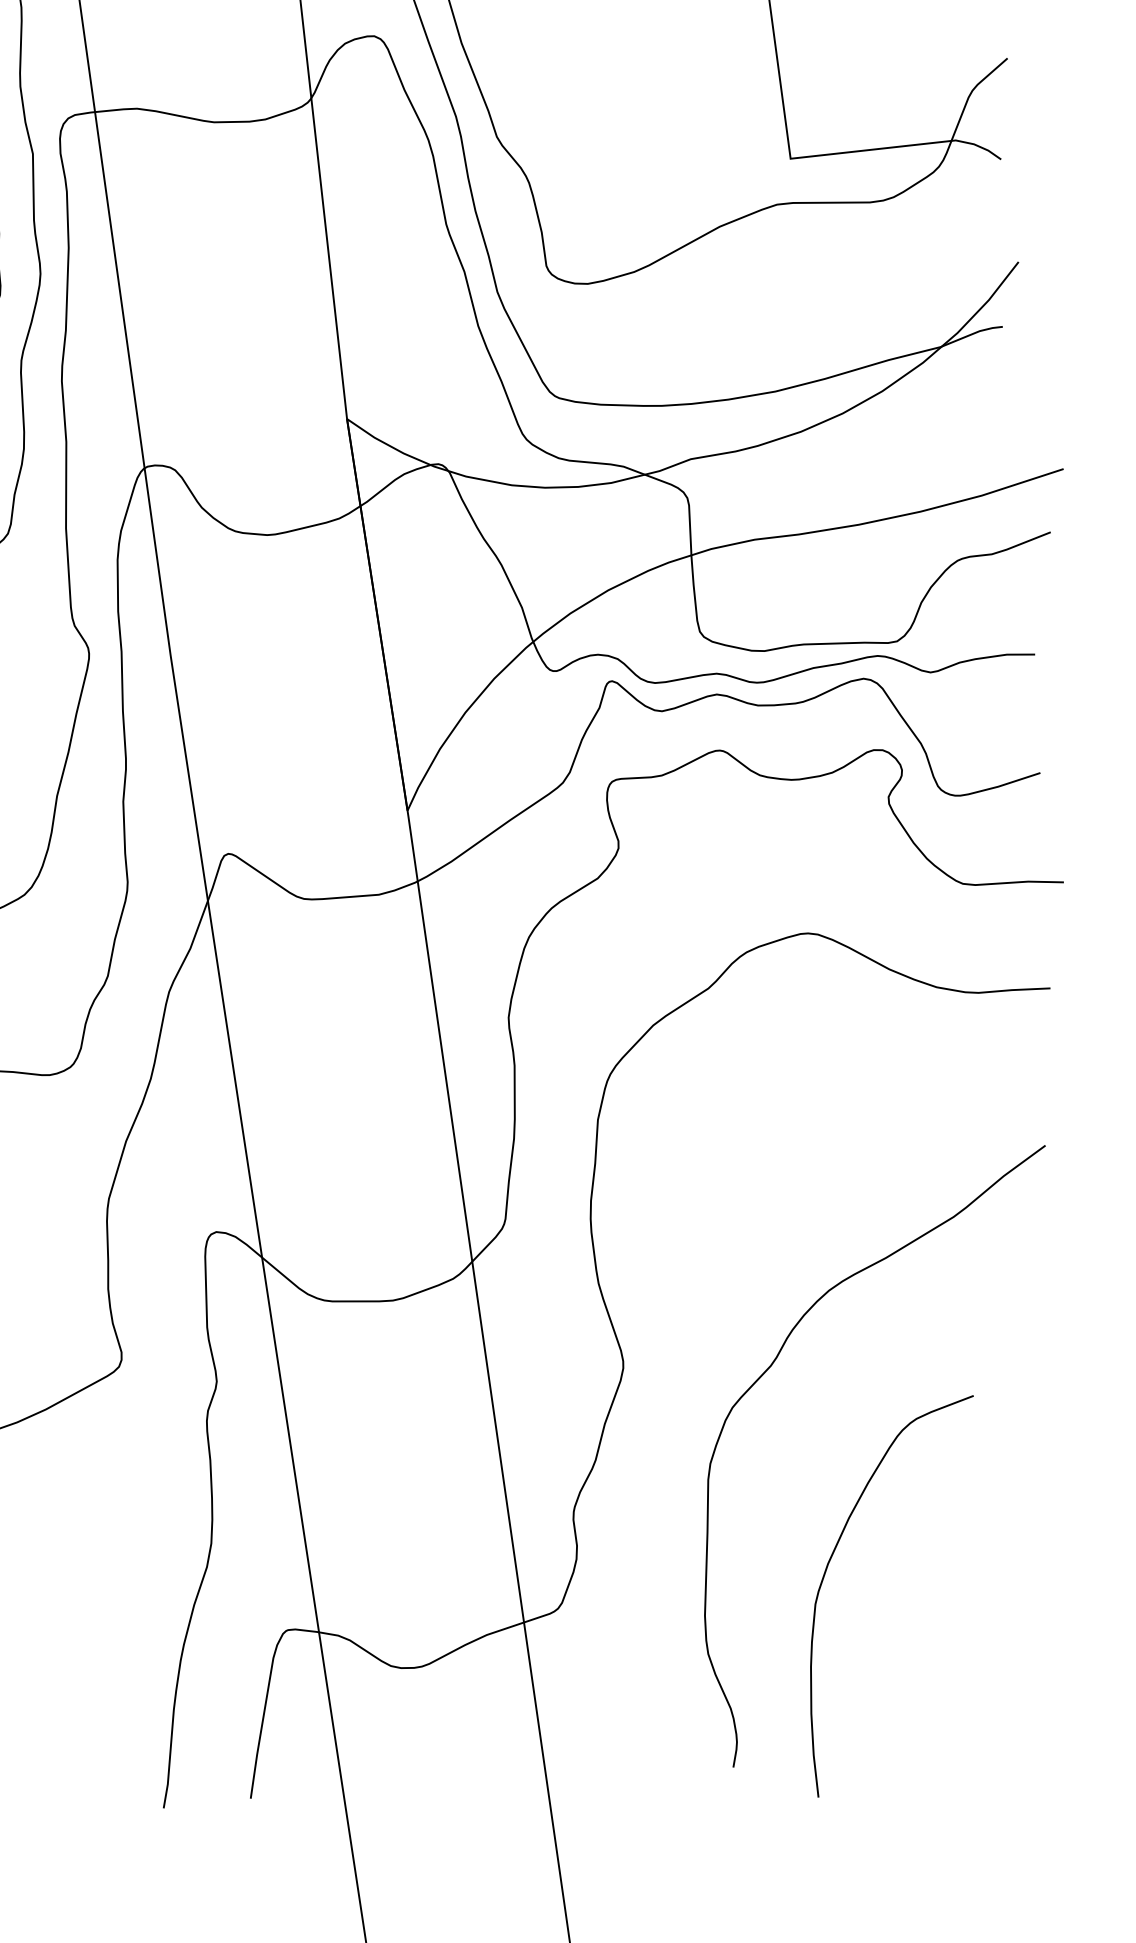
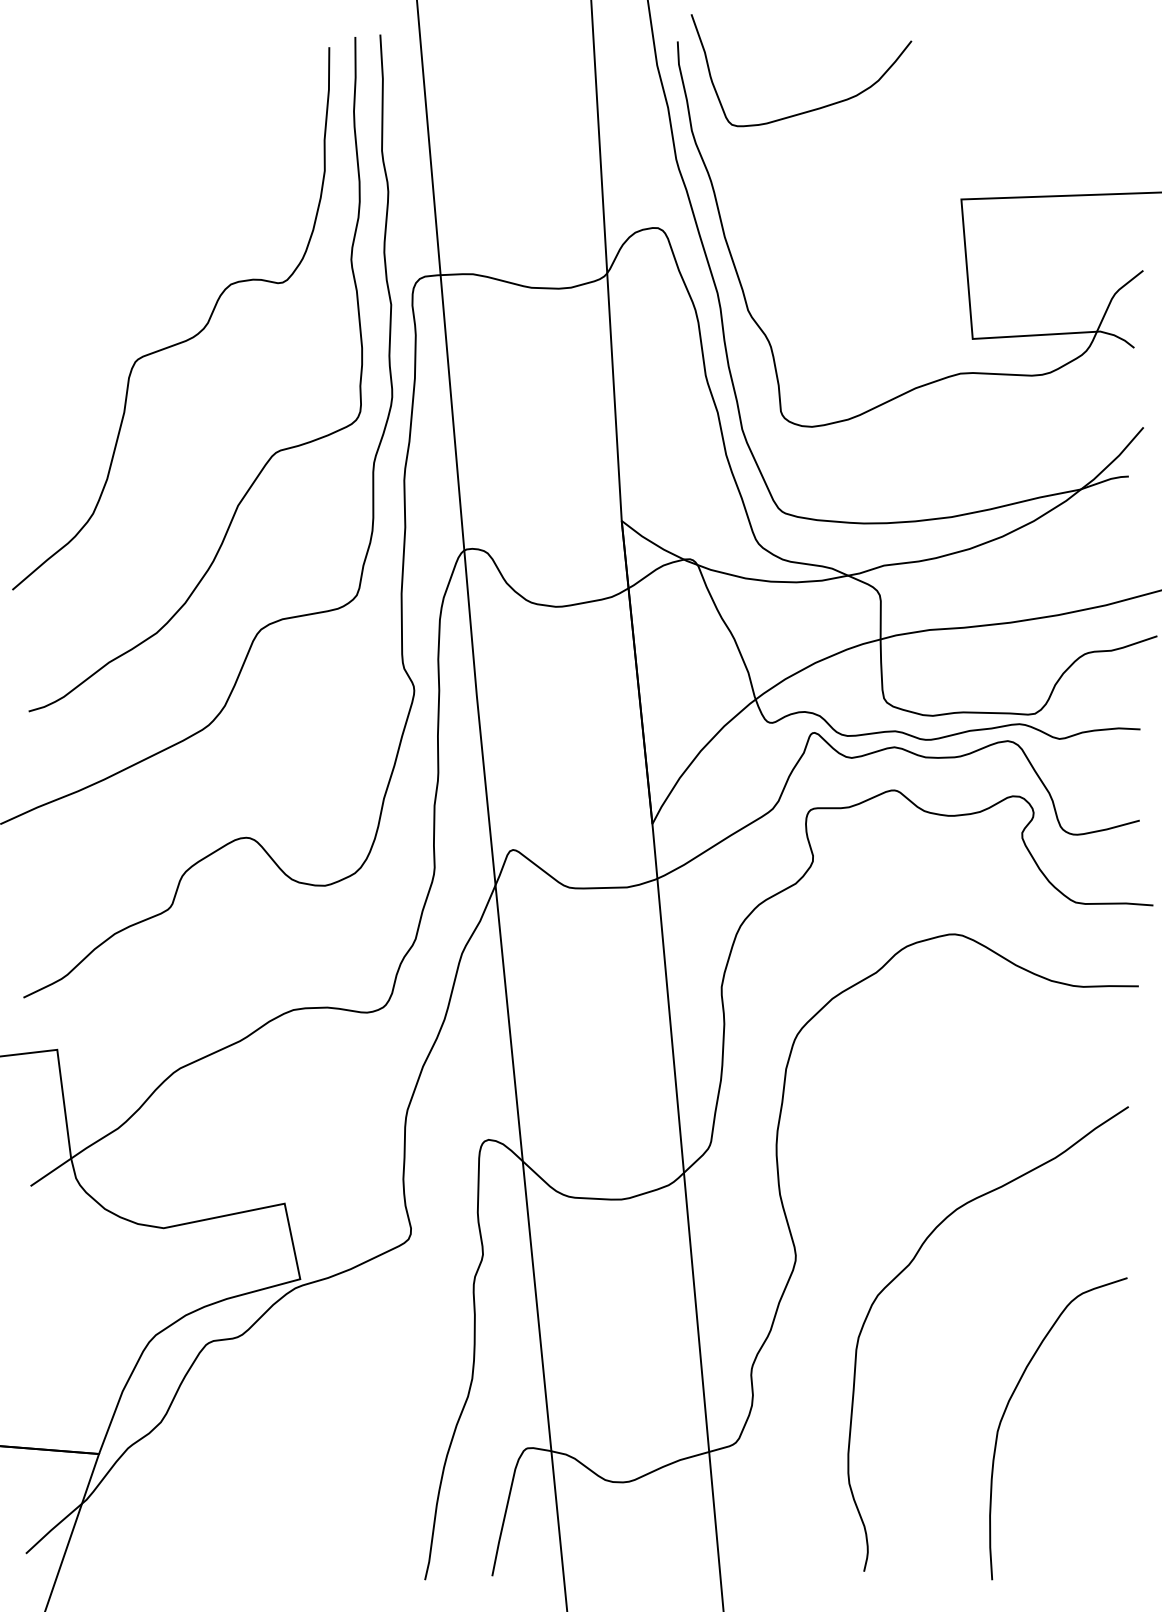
curve: (825, 1576) -> (1006, 1410), moved

